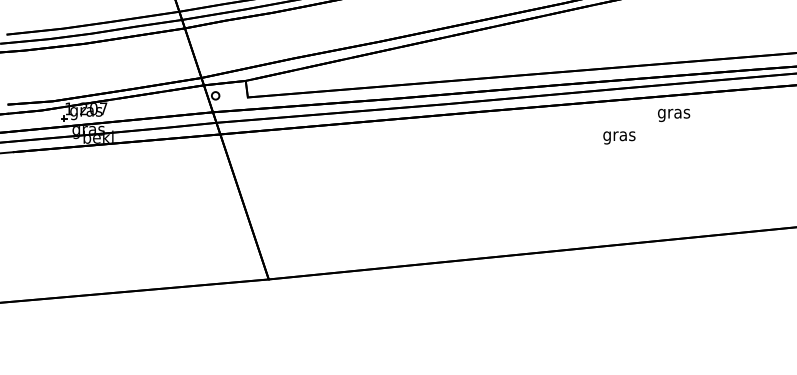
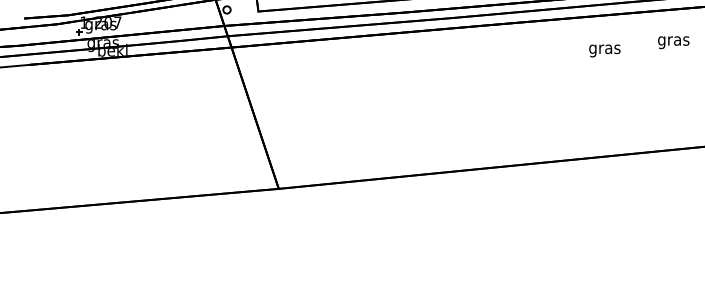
text: (674, 114) -> (674, 41), moved
text: (619, 137) -> (604, 50), moved

